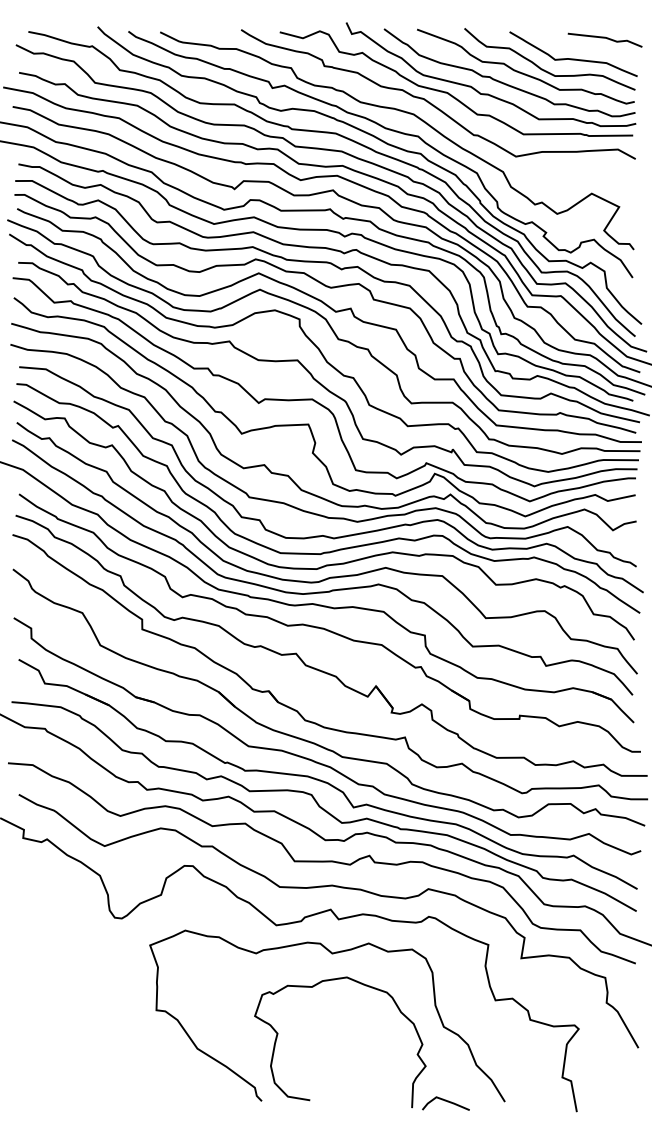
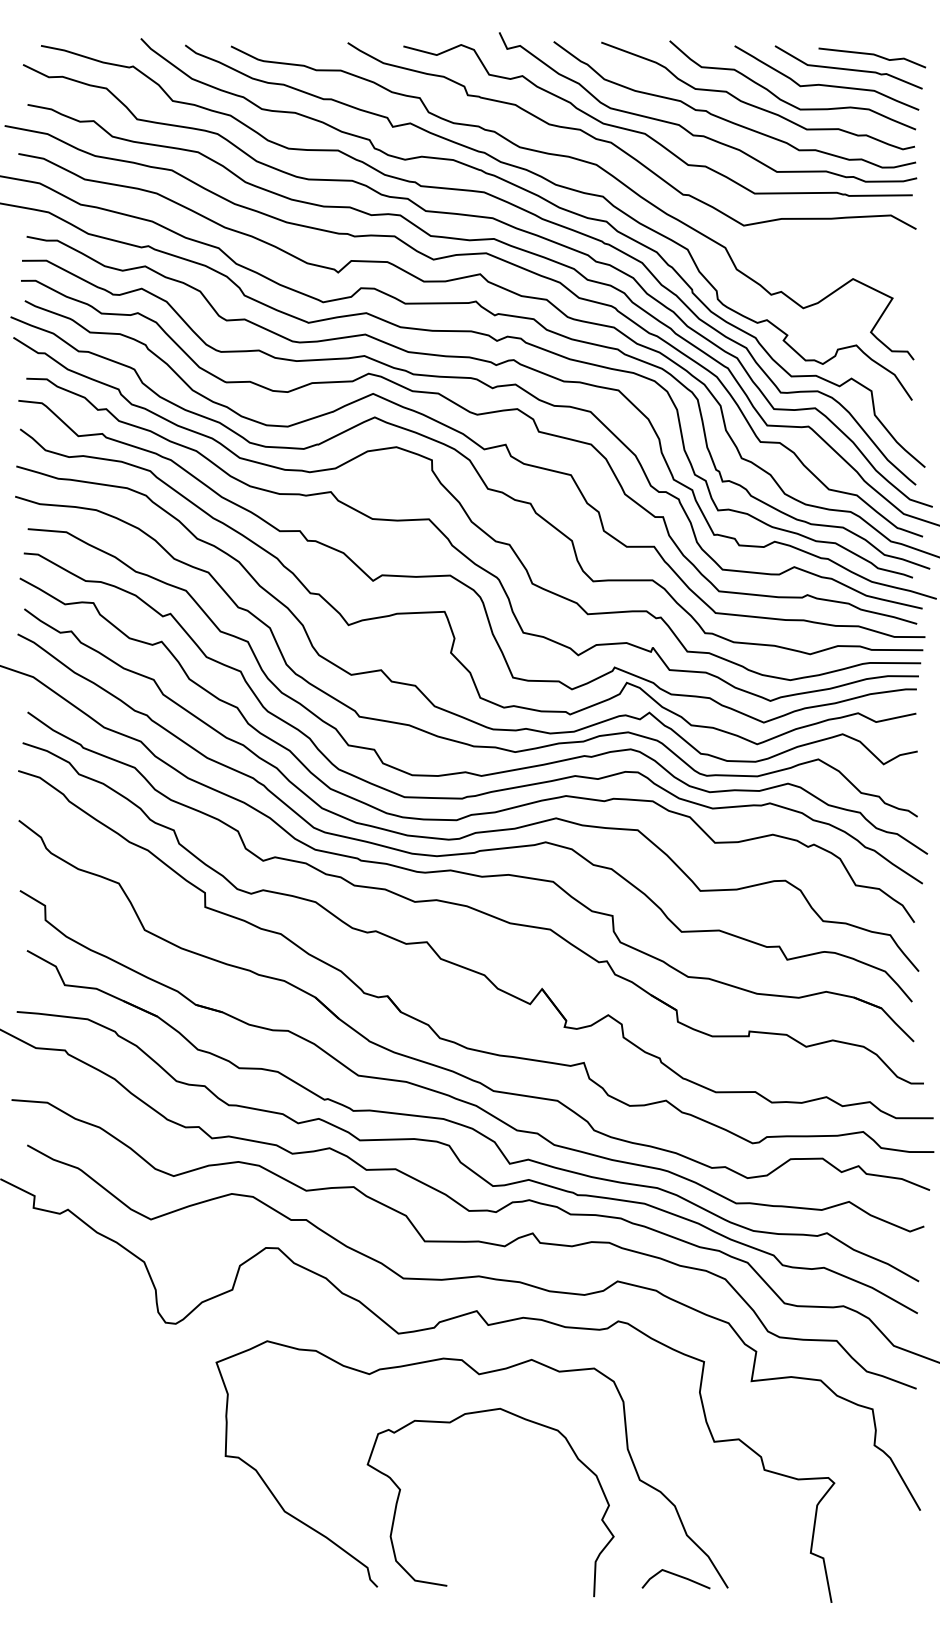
curve: (588, 47) -> (848, 68), added
line: (445, 1101) -> (675, 1576), moved

